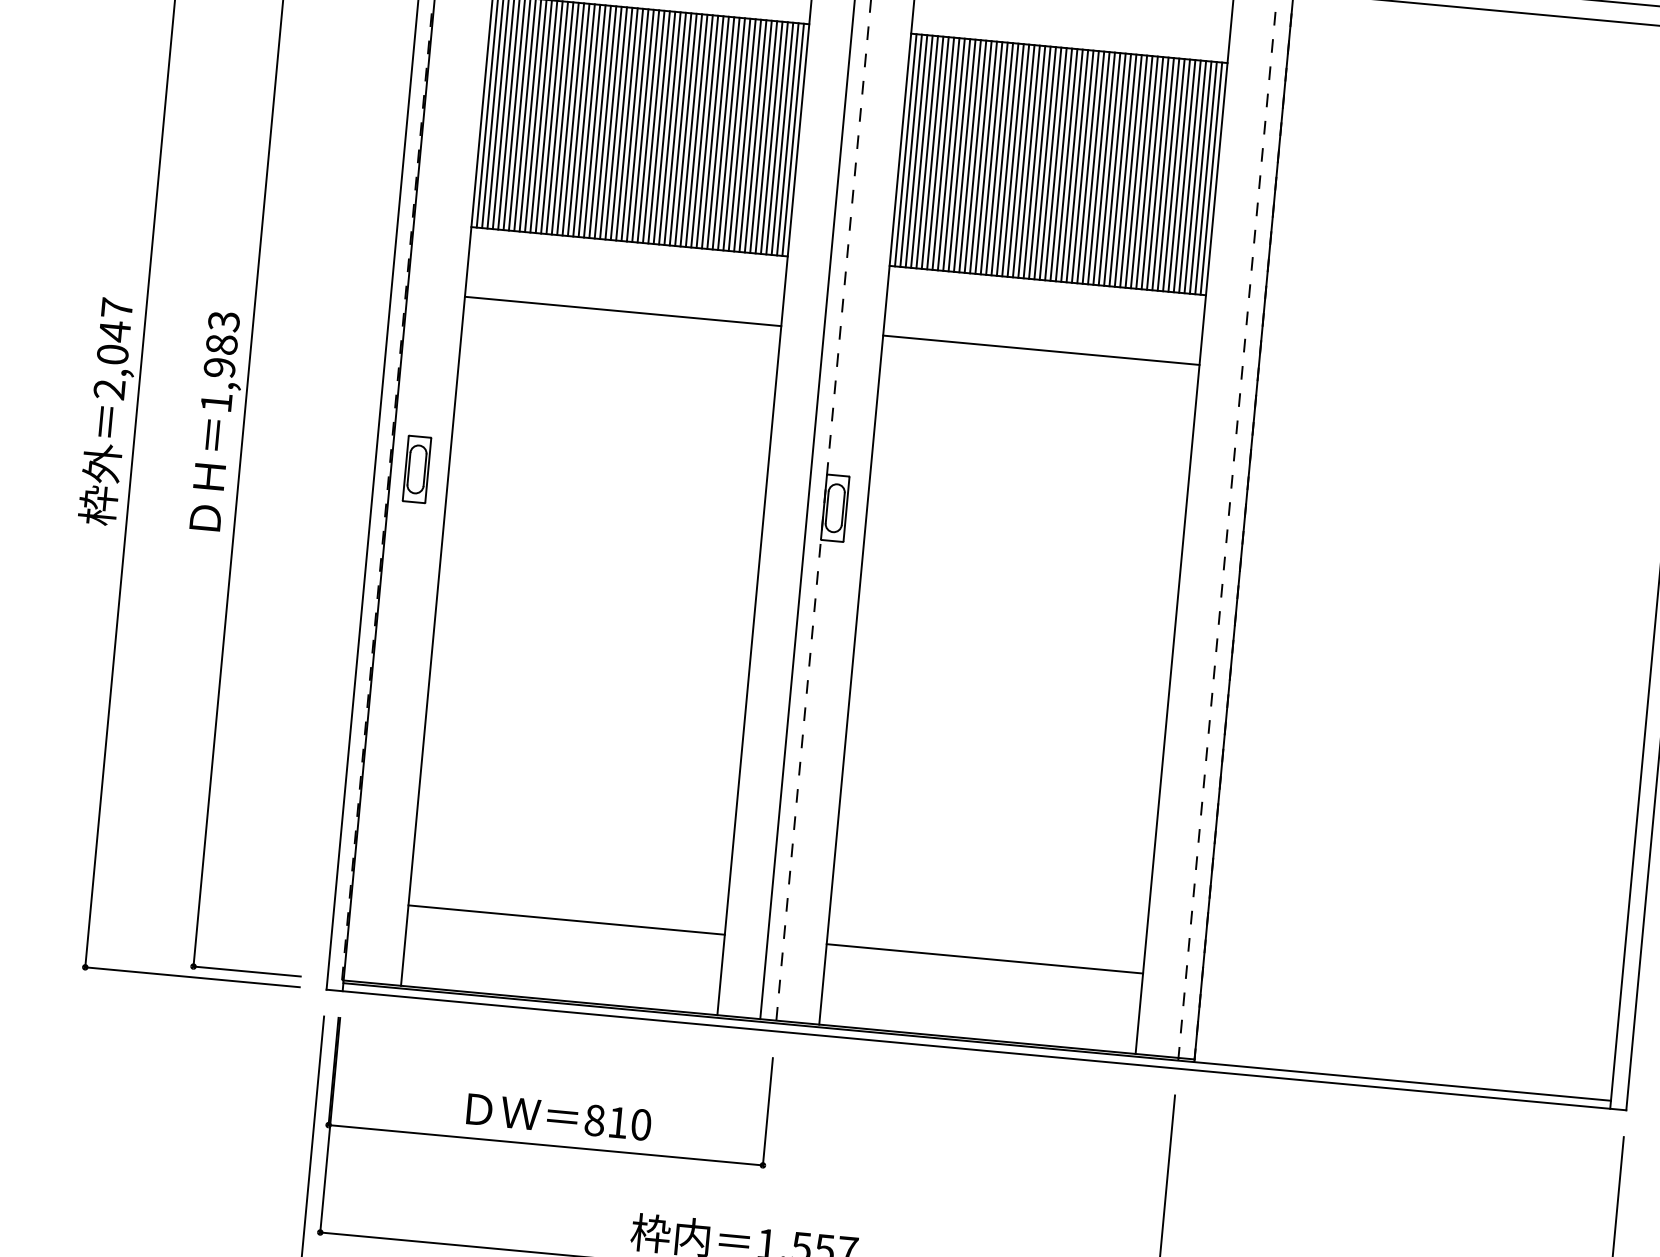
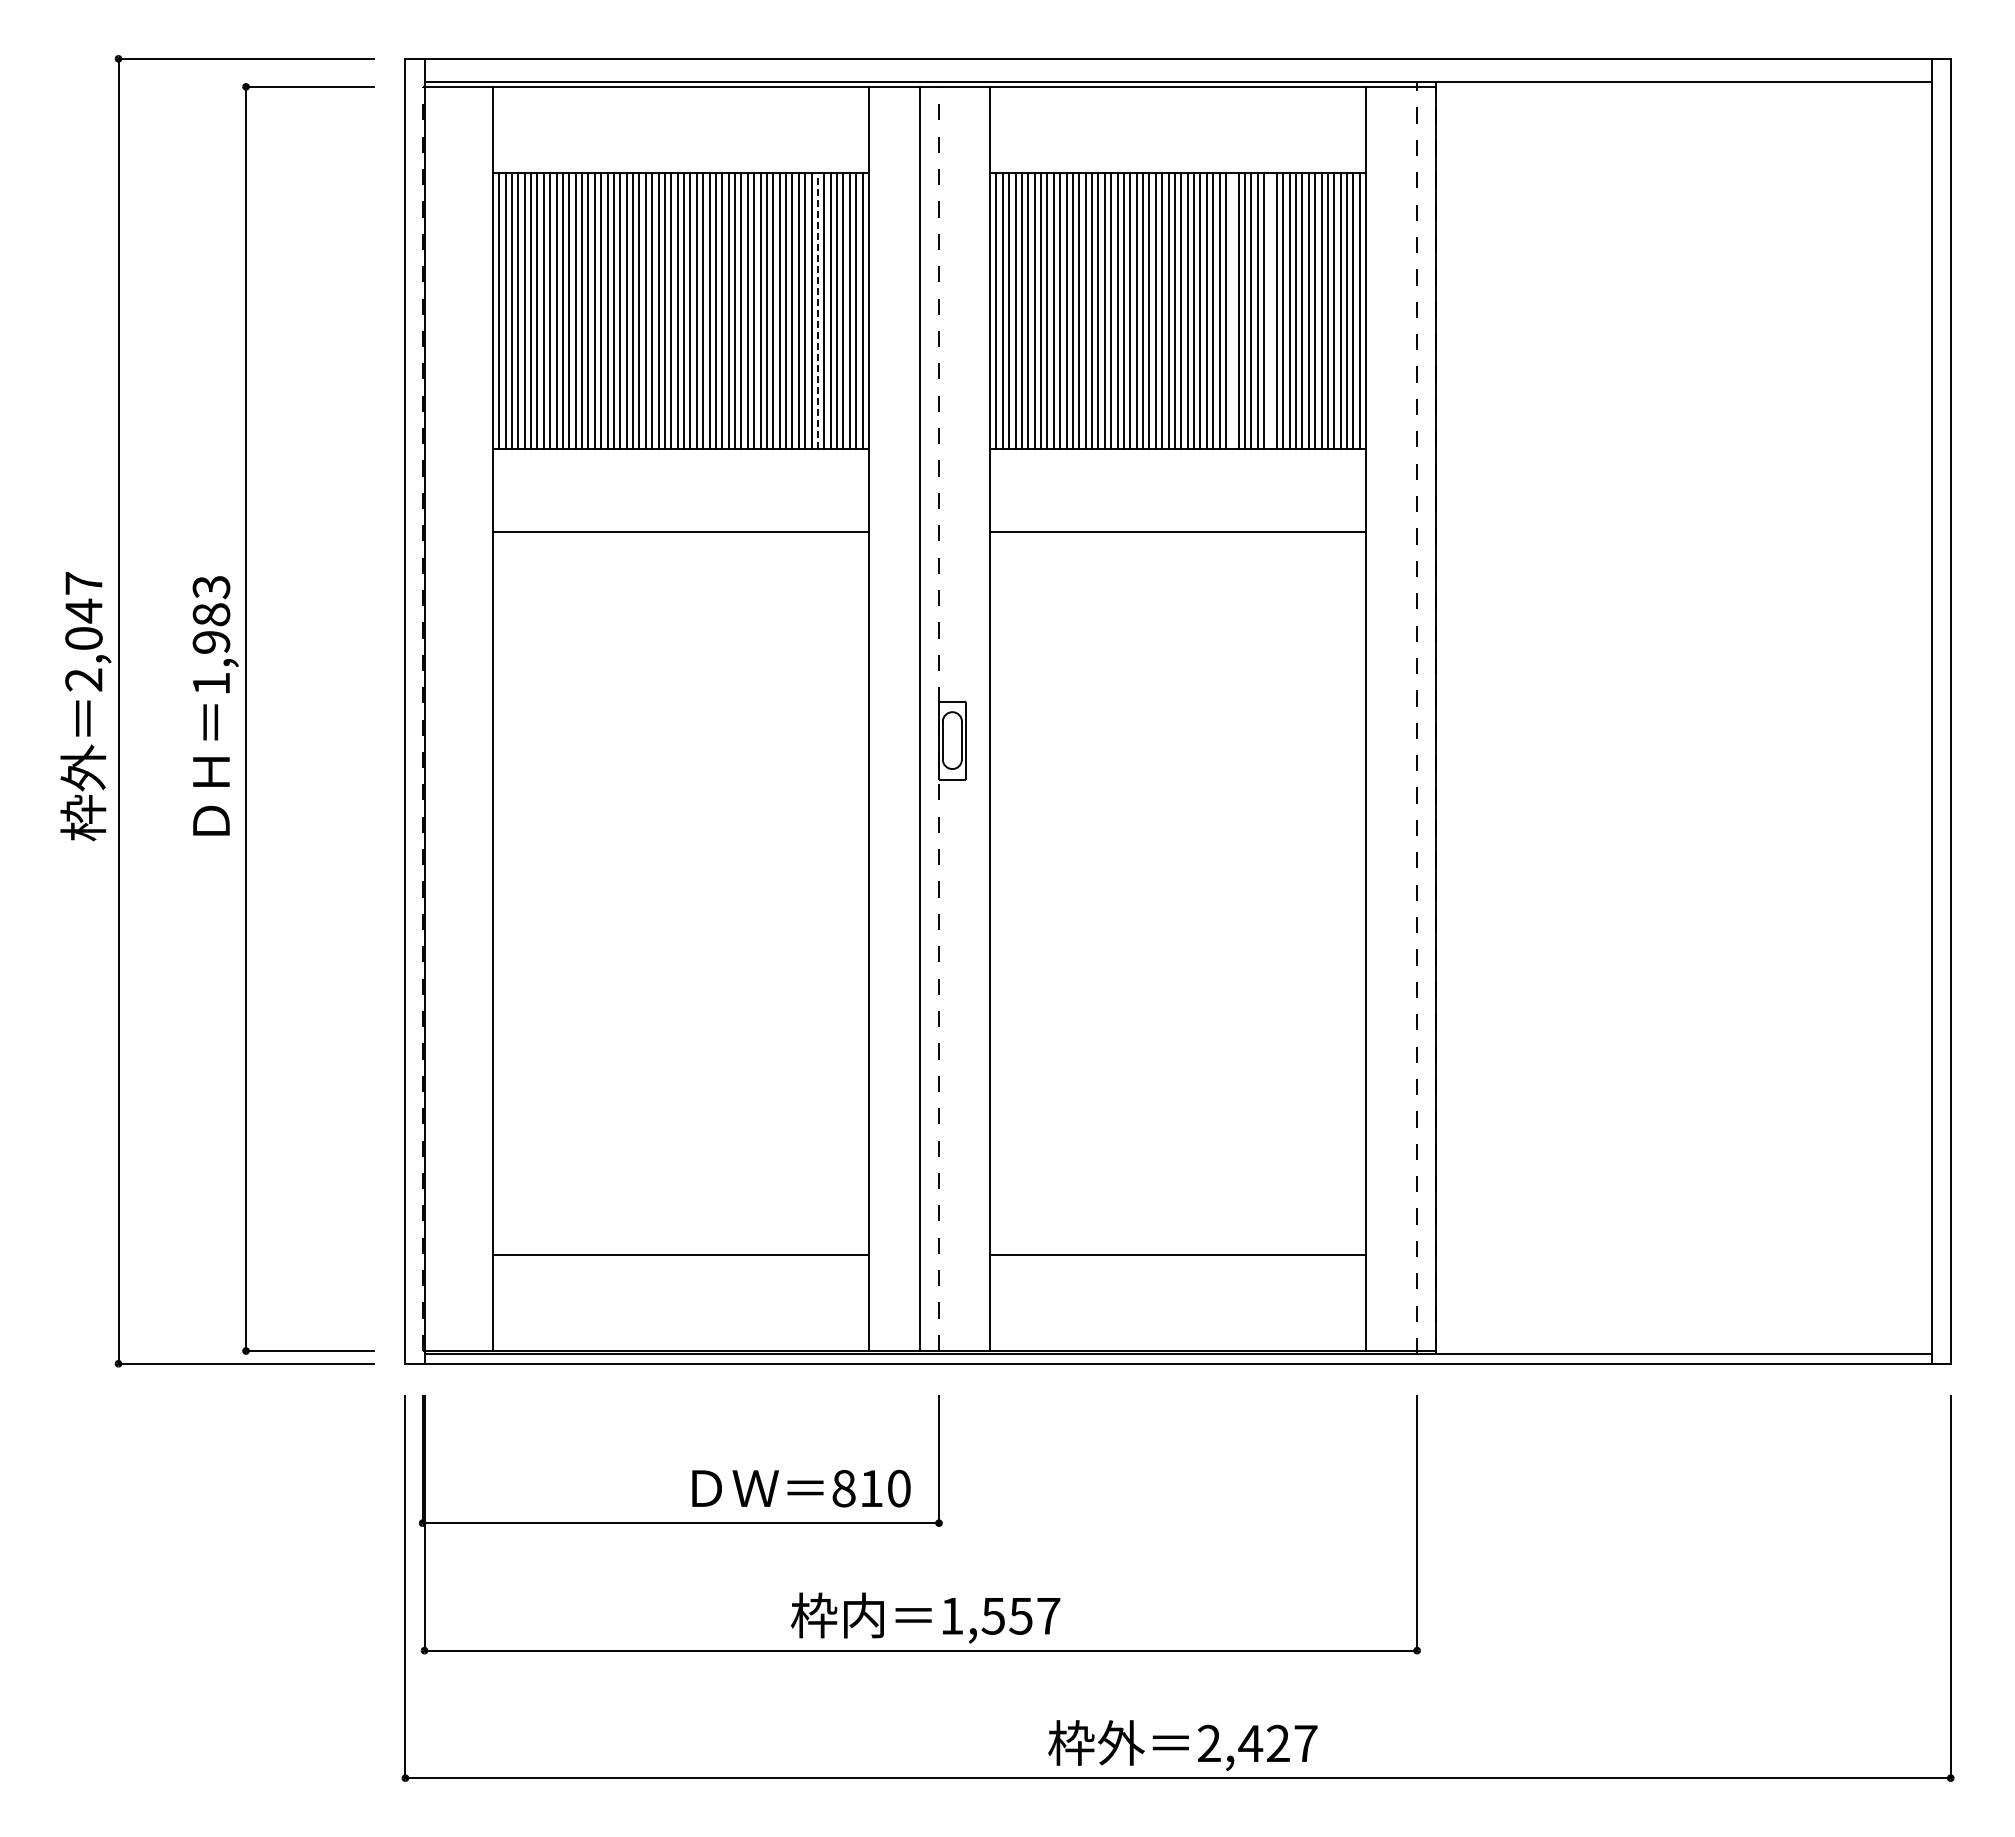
line: (755, 135) -> (817, 310), solid -> dashed
line: (1104, 168) -> (1232, 310), removed
line: (1136, 171) -> (1270, 310), removed
part: (417, 469) -> (455, 740), removed
text: (559, 1117) -> (801, 1488), moved

